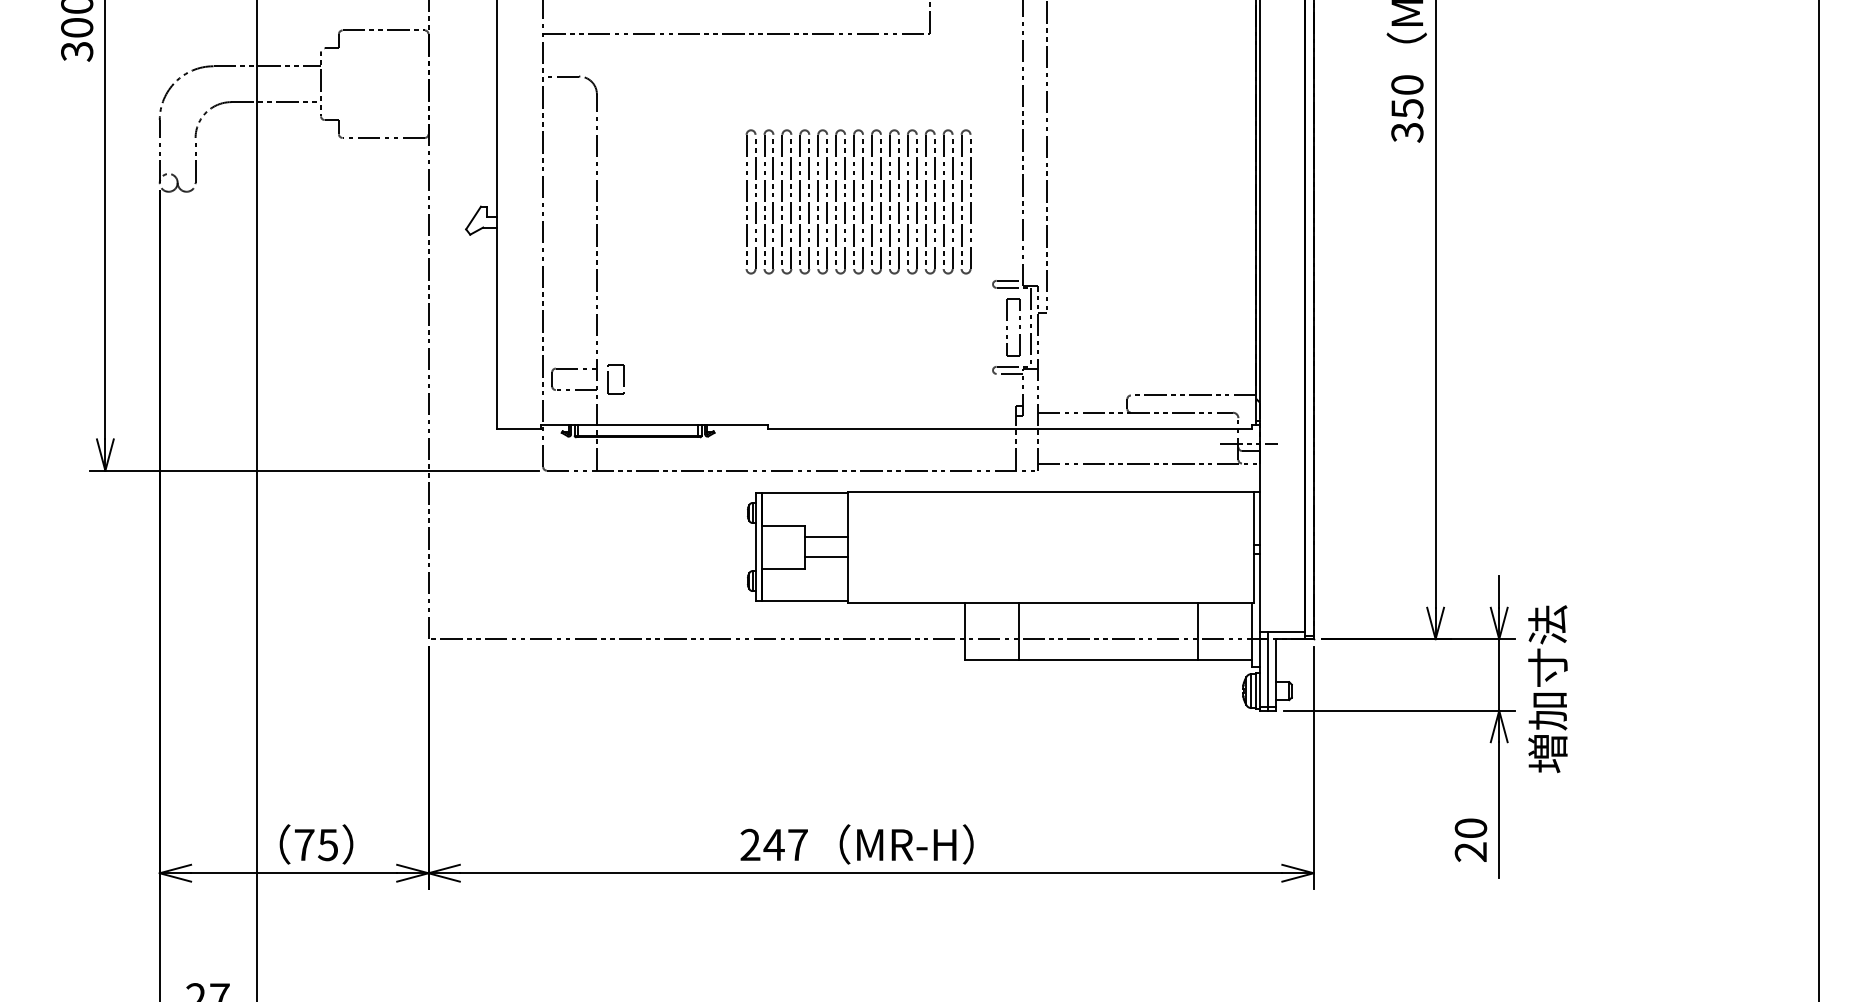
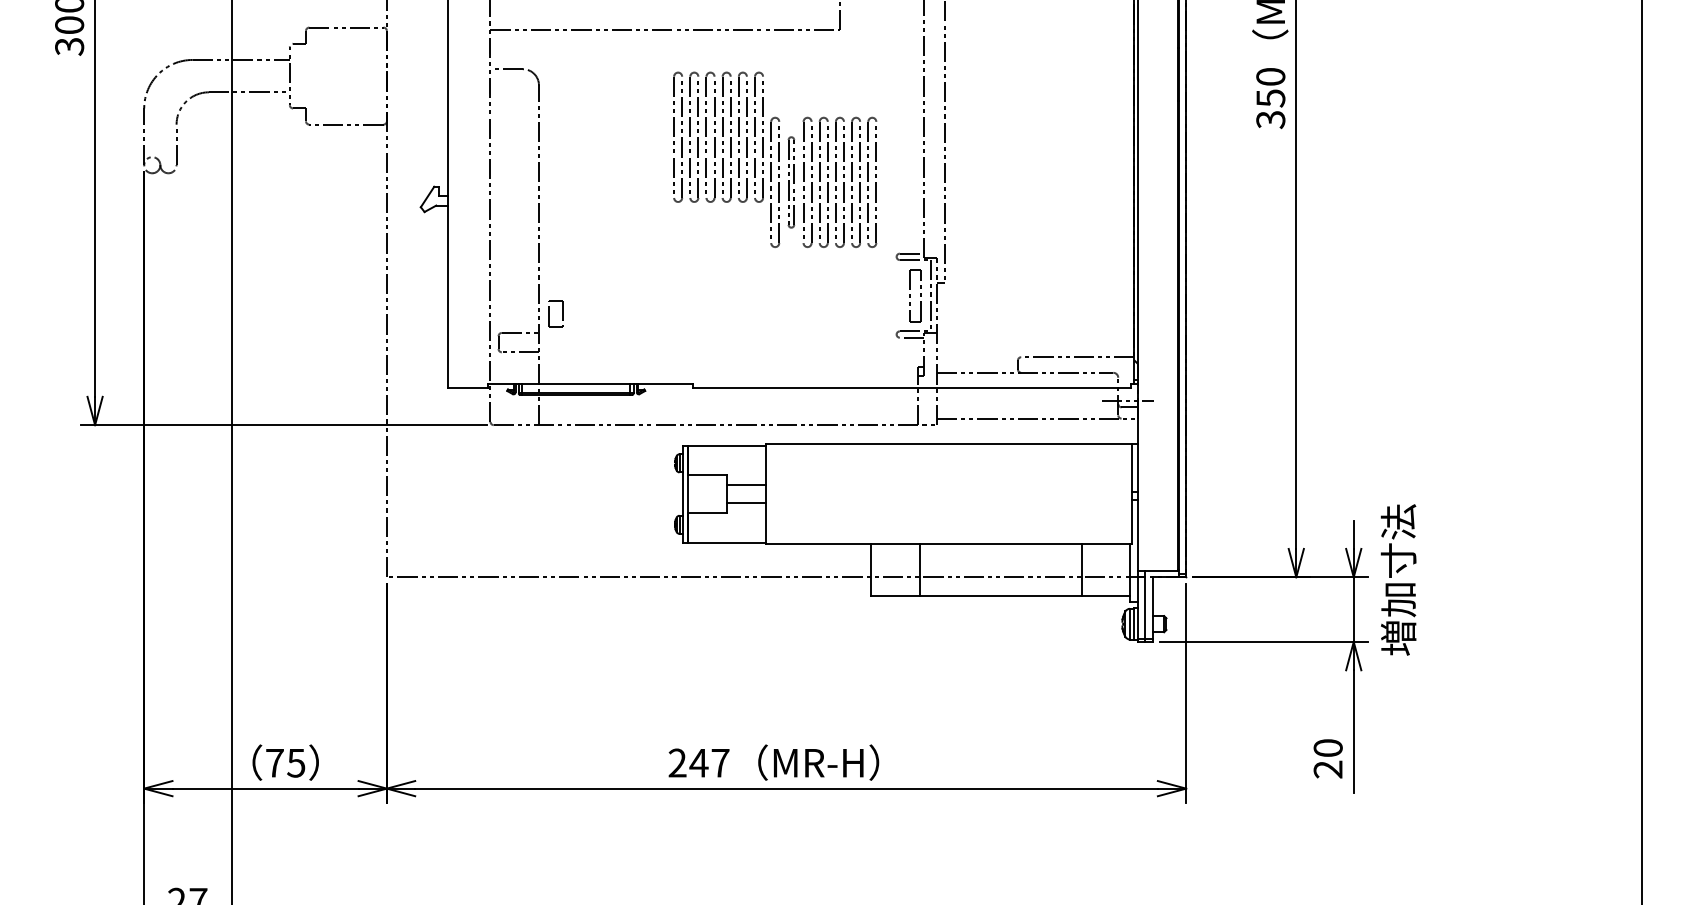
part: (795, 201) -> (718, 136), moved
part: (876, 201) -> (791, 182), size x0.7
part: (608, 379) -> (549, 313), moved
text: (1547, 689) -> (1398, 580), moved

